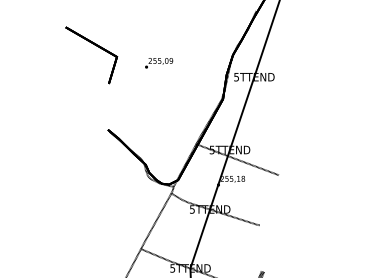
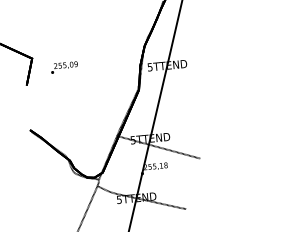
text: (159, 63) -> (64, 67), moved

